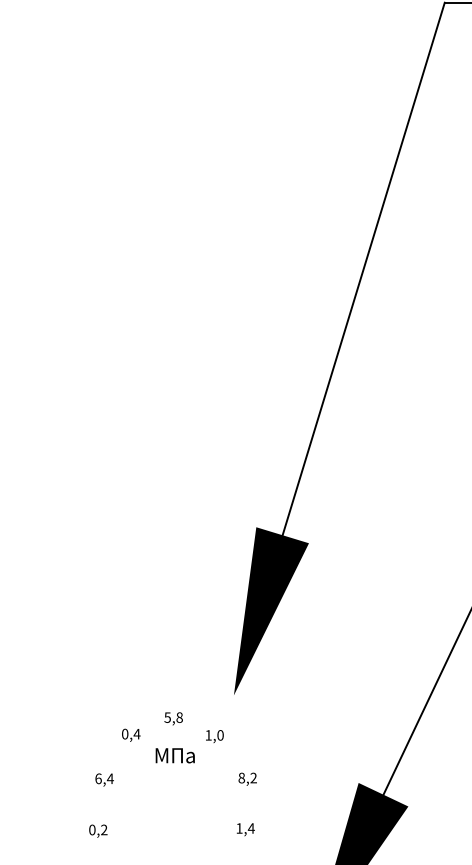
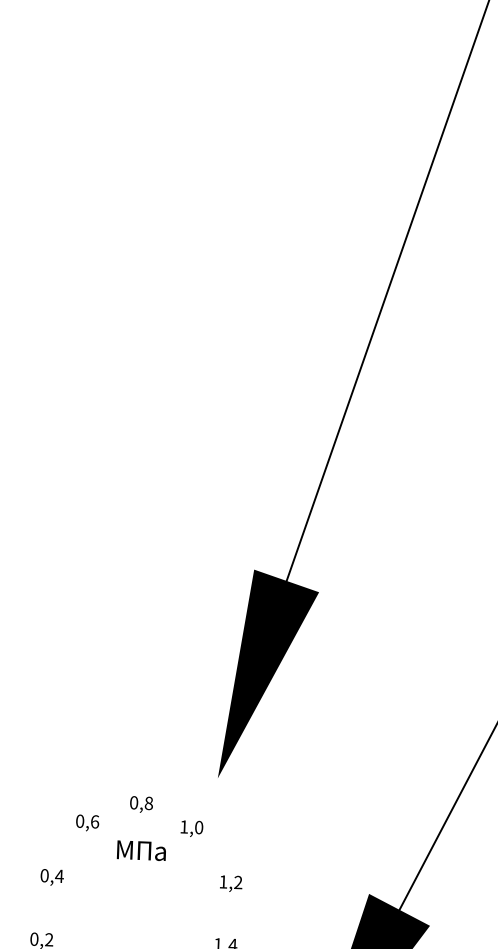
text: (167, 717) -> (133, 802), 5,8 -> 0,8
text: (136, 733) -> (94, 821), 0,4 -> 0,6
text: (241, 777) -> (223, 881), 8,2 -> 1,2
text: (98, 778) -> (44, 875), 6,4 -> 0,4

